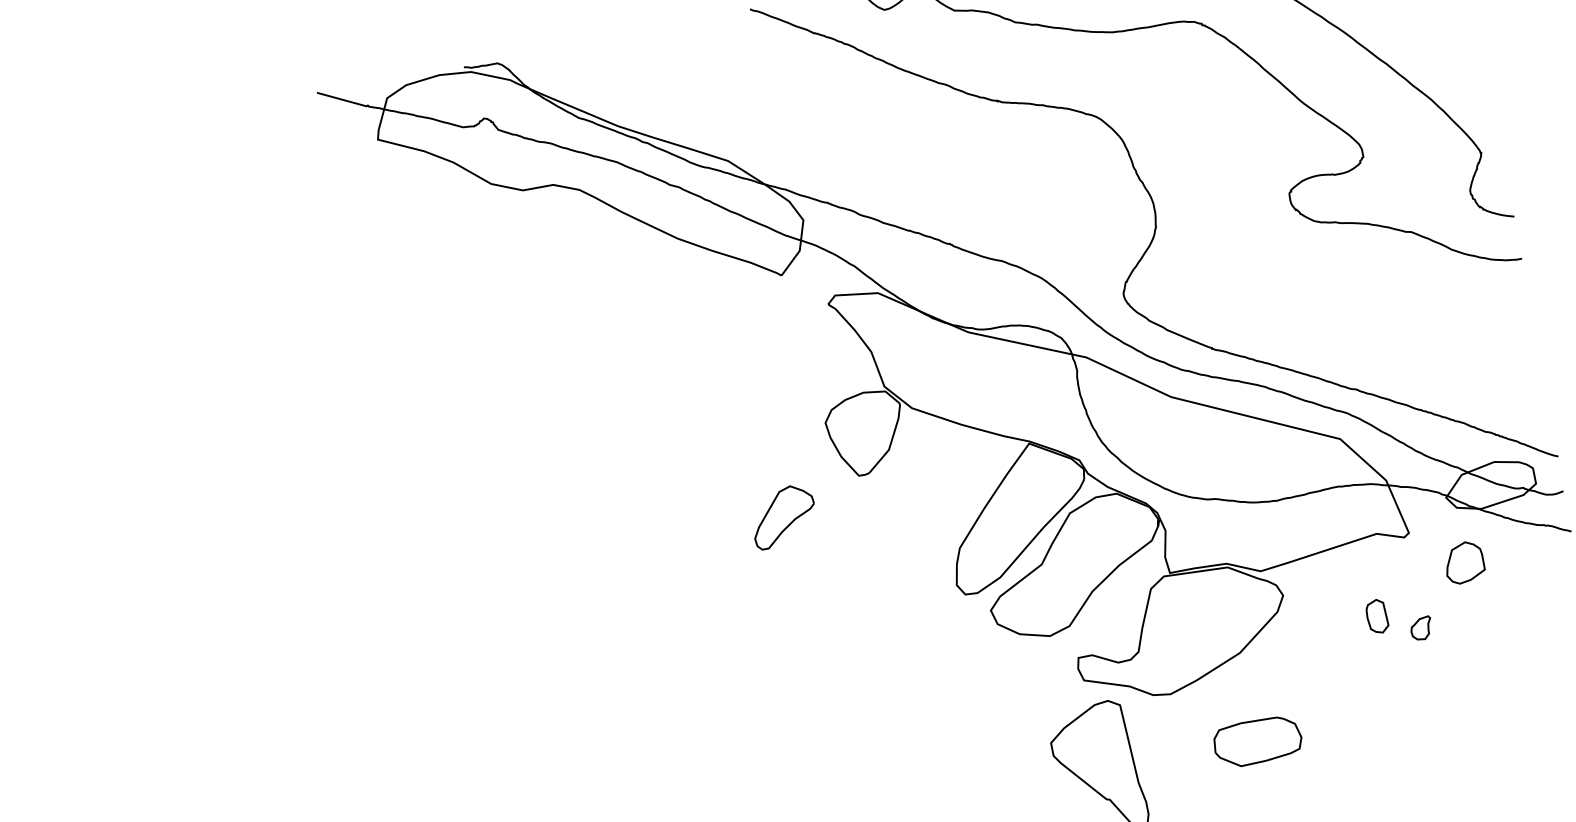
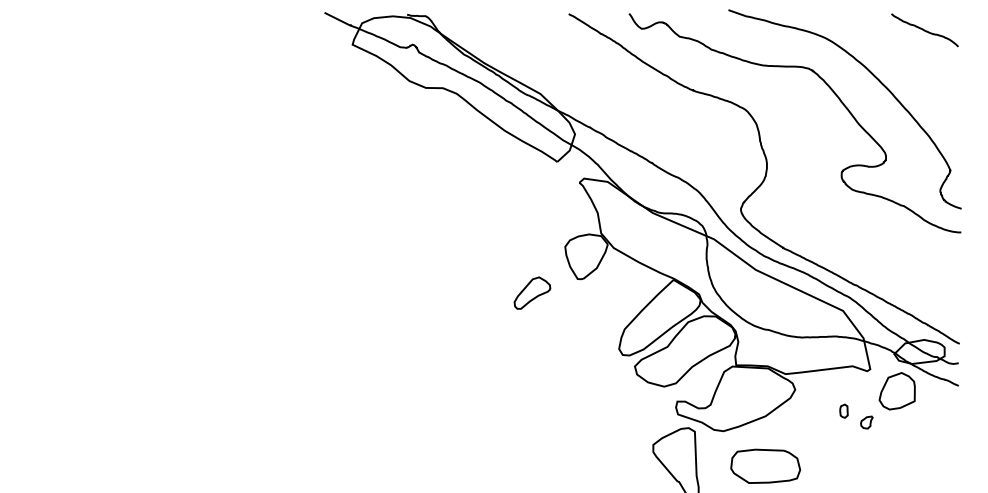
part: (1463, 563) -> (896, 391), size x1.67
part: (1375, 615) -> (843, 410), size x0.71
part: (1256, 740) -> (765, 465), size x1.43

